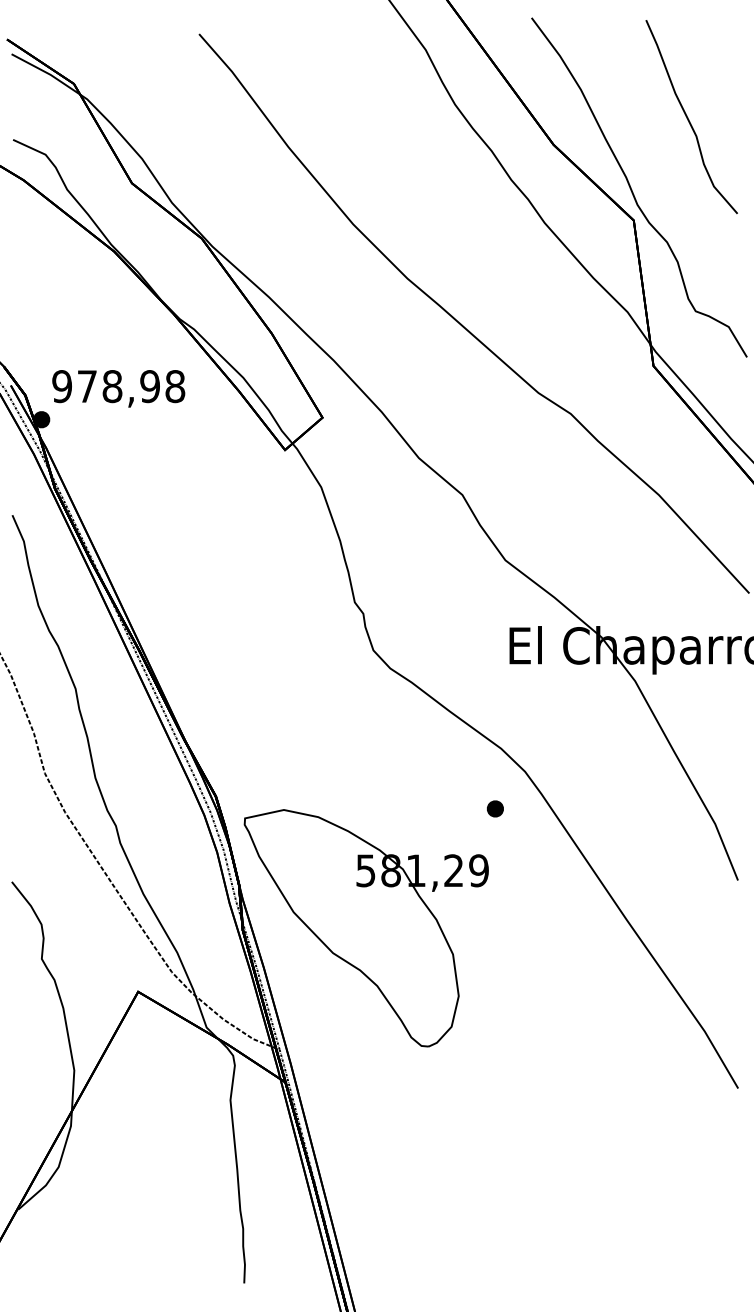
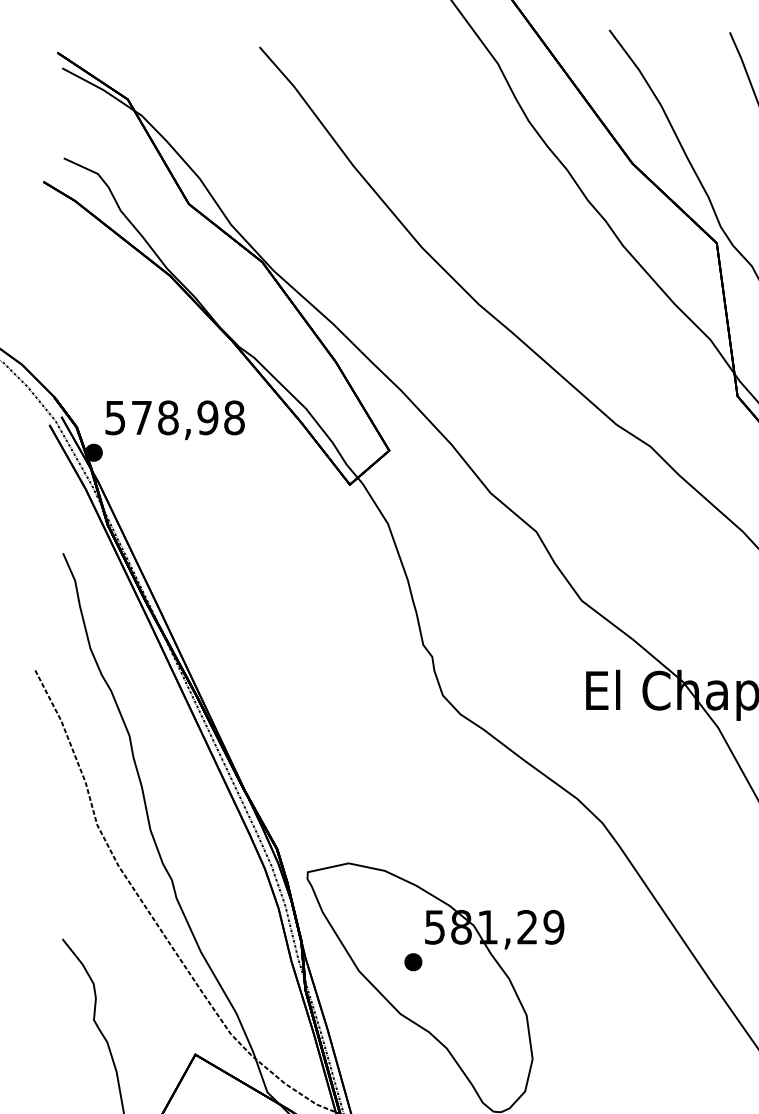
text: (61, 386) -> (114, 417), 978,98 -> 578,98
part: (495, 808) -> (413, 961), moved

